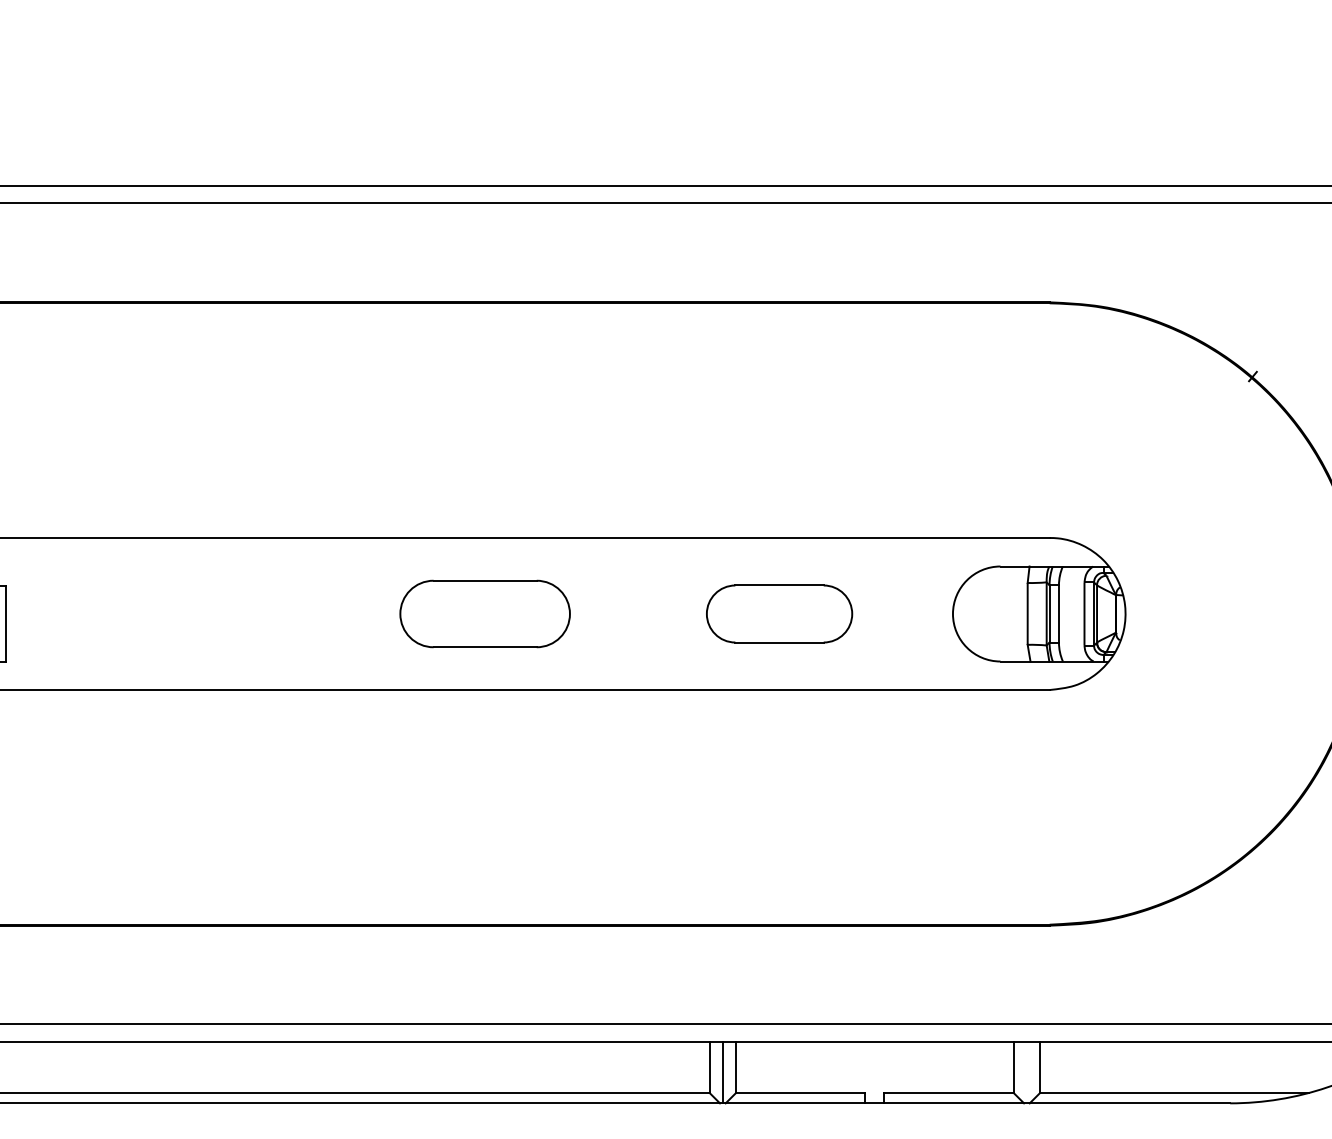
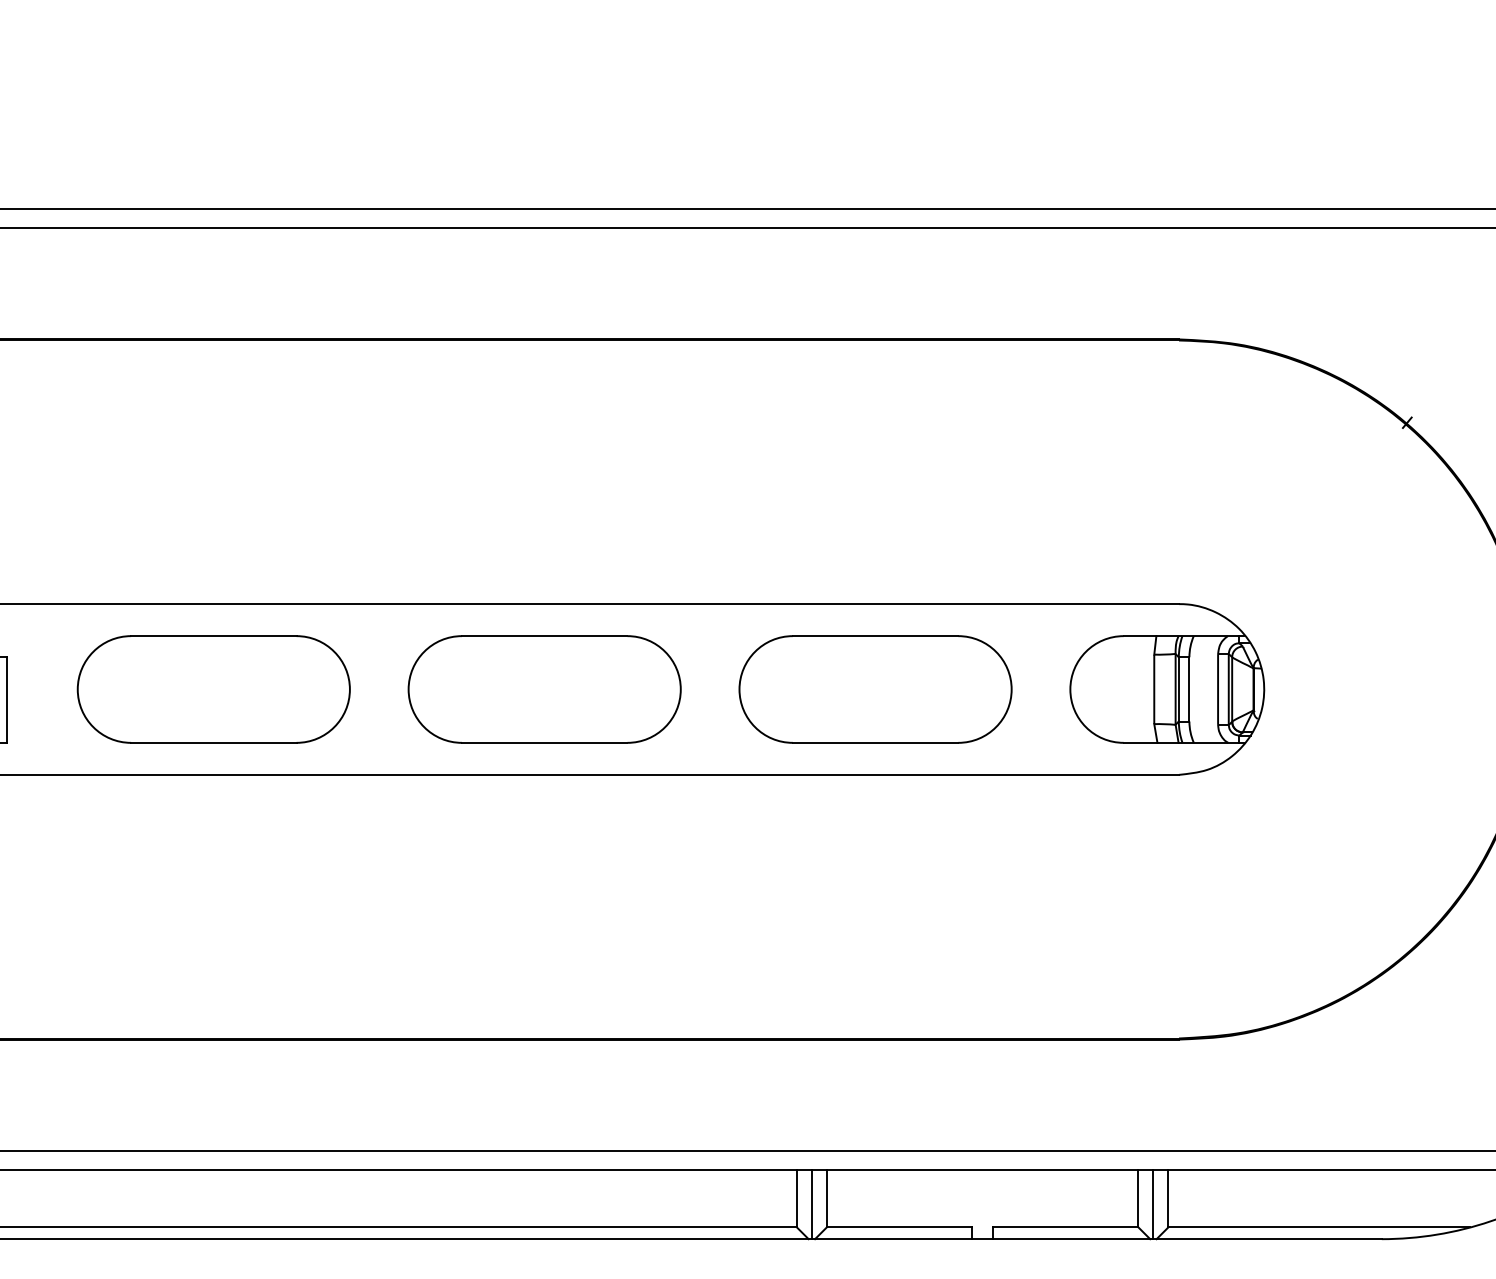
part: (190, 613) -> (213, 688), added
part: (485, 613) -> (545, 688), size x1.43
part: (779, 613) -> (875, 688), size x1.67
line: (1026, 1072) -> (1152, 1204), added

